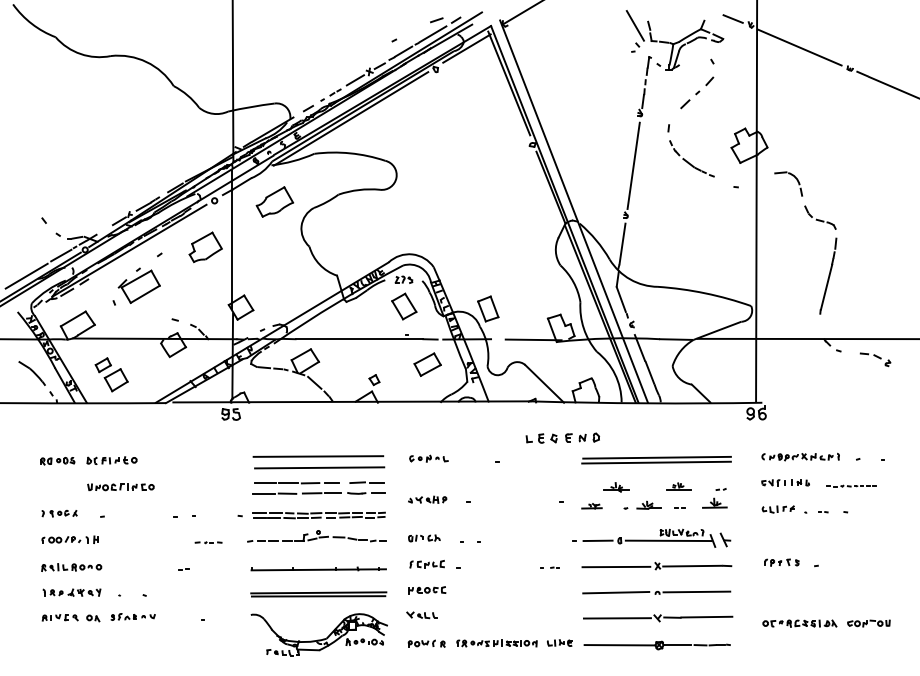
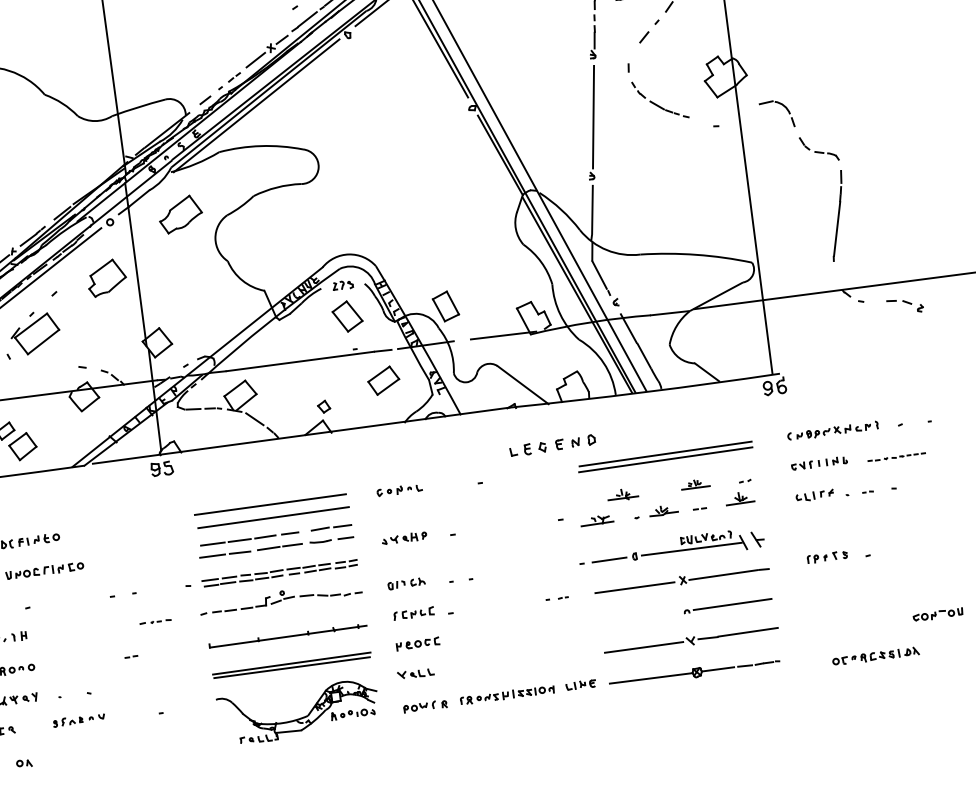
part: (591, 506) -> (596, 520), size x1.4
line: (616, 592) -> (638, 617), removed
part: (93, 618) -> (24, 763), moved
part: (799, 623) -> (875, 656), moved

